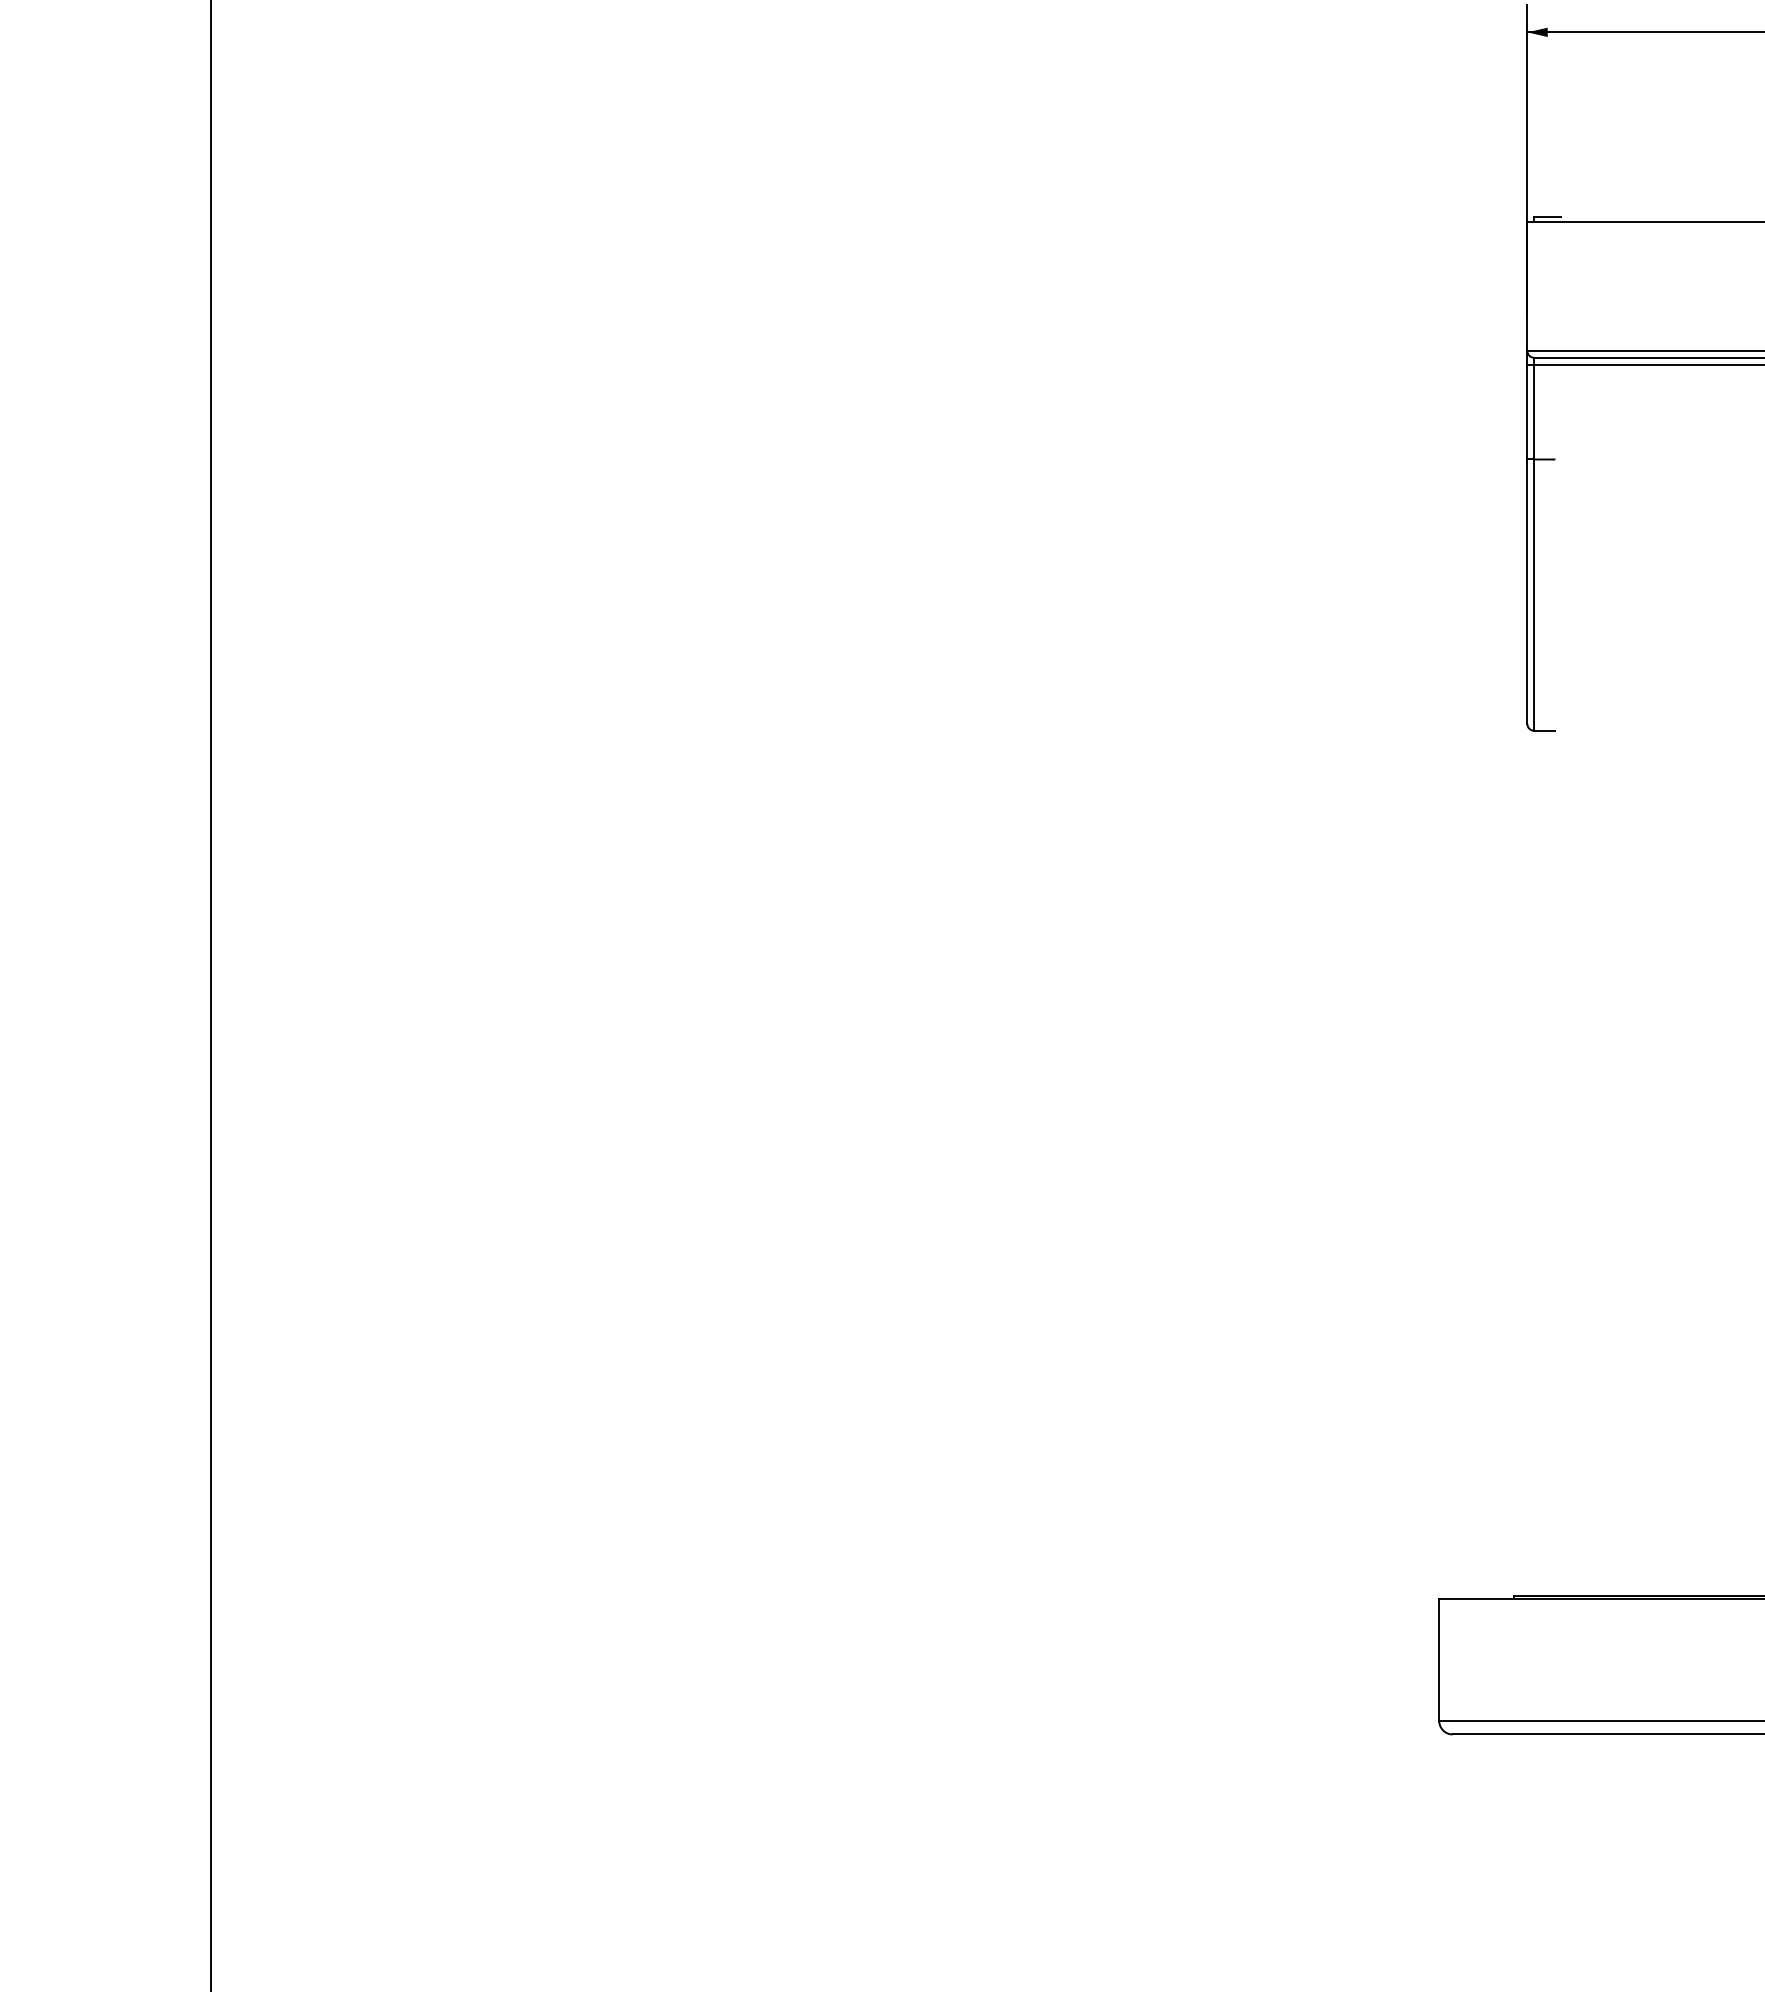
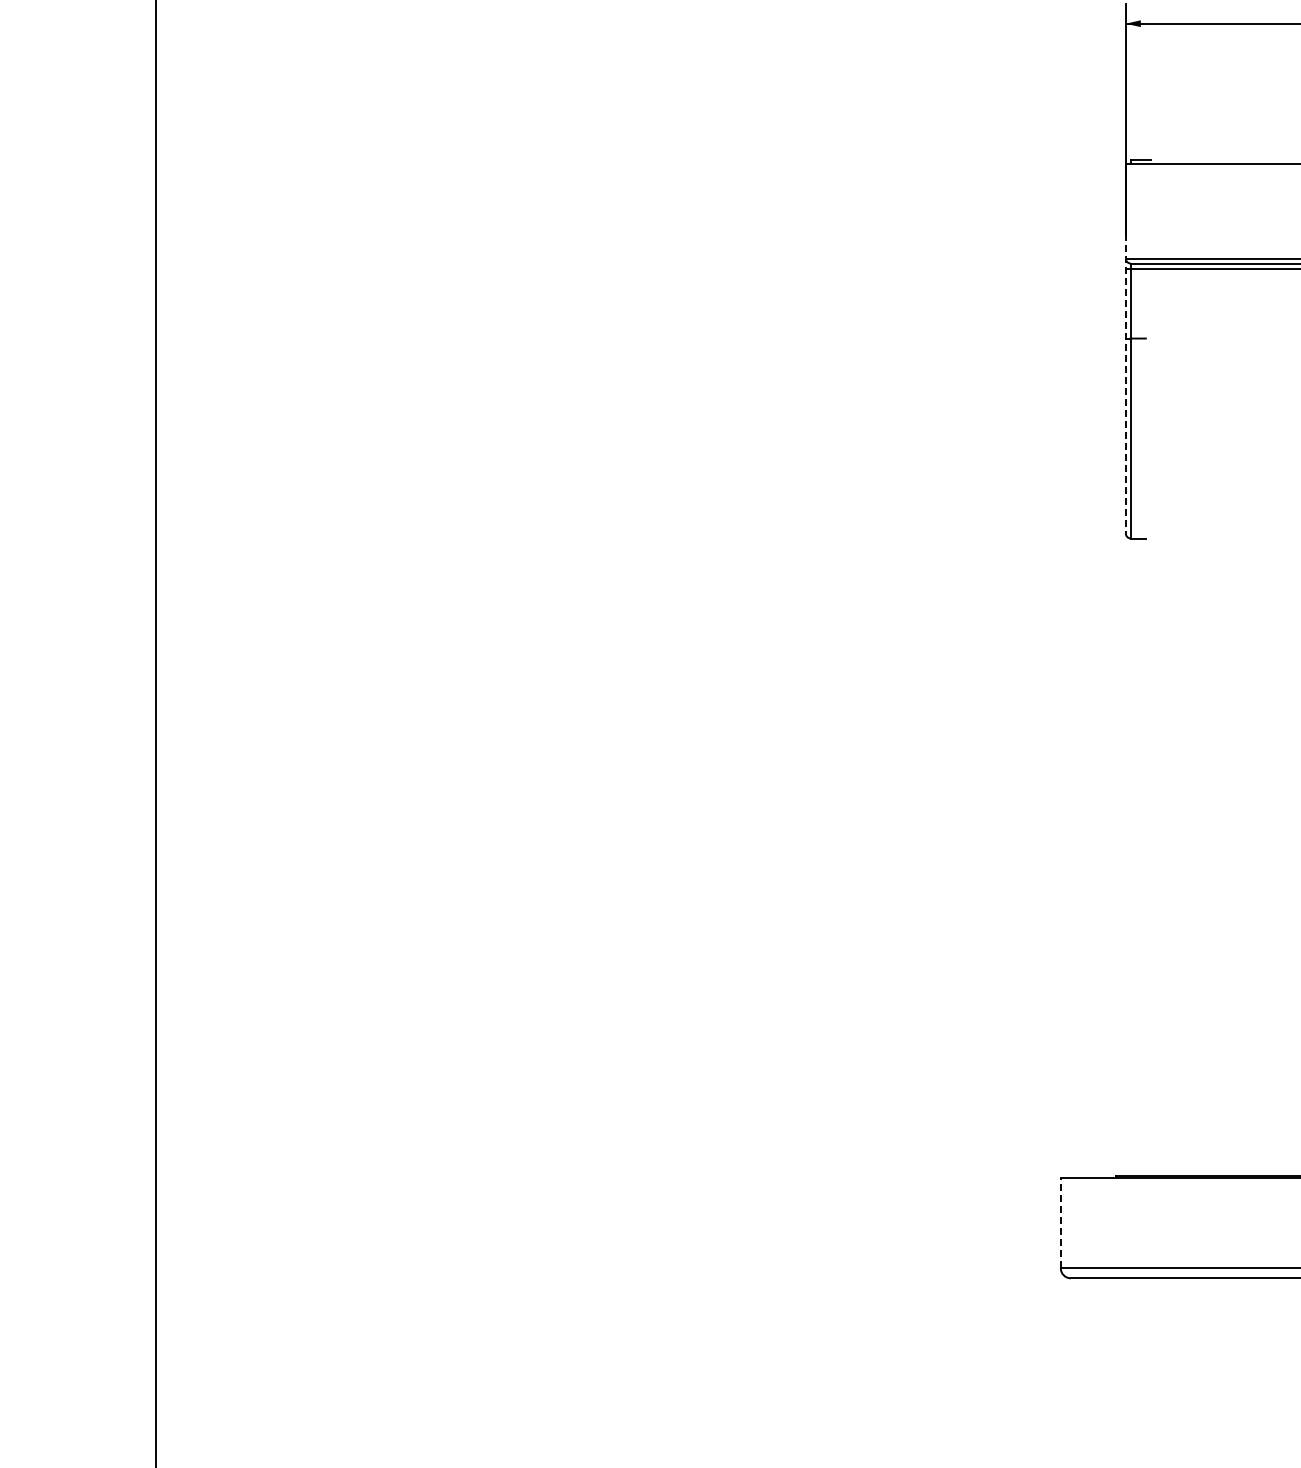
line: (1526, 520) -> (1125, 383), solid -> dashed
line: (1438, 1660) -> (1060, 1223), solid -> dashed

